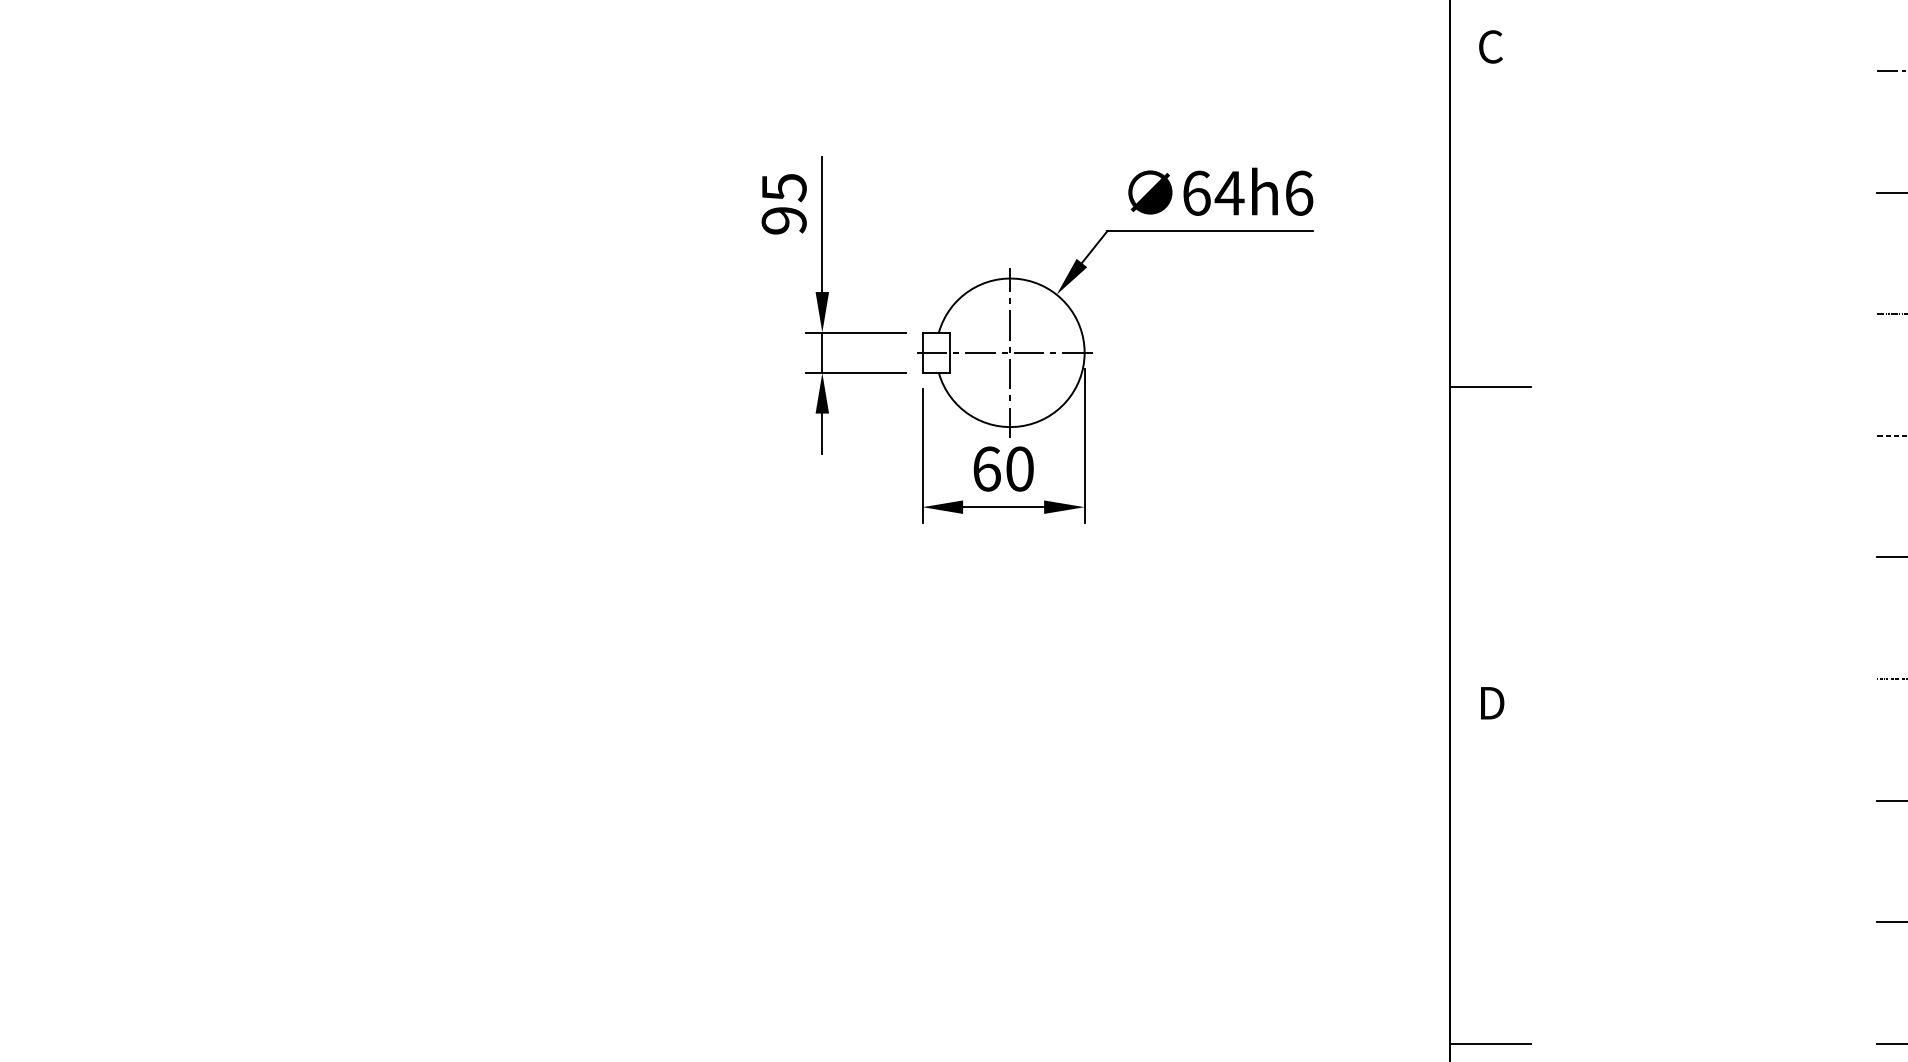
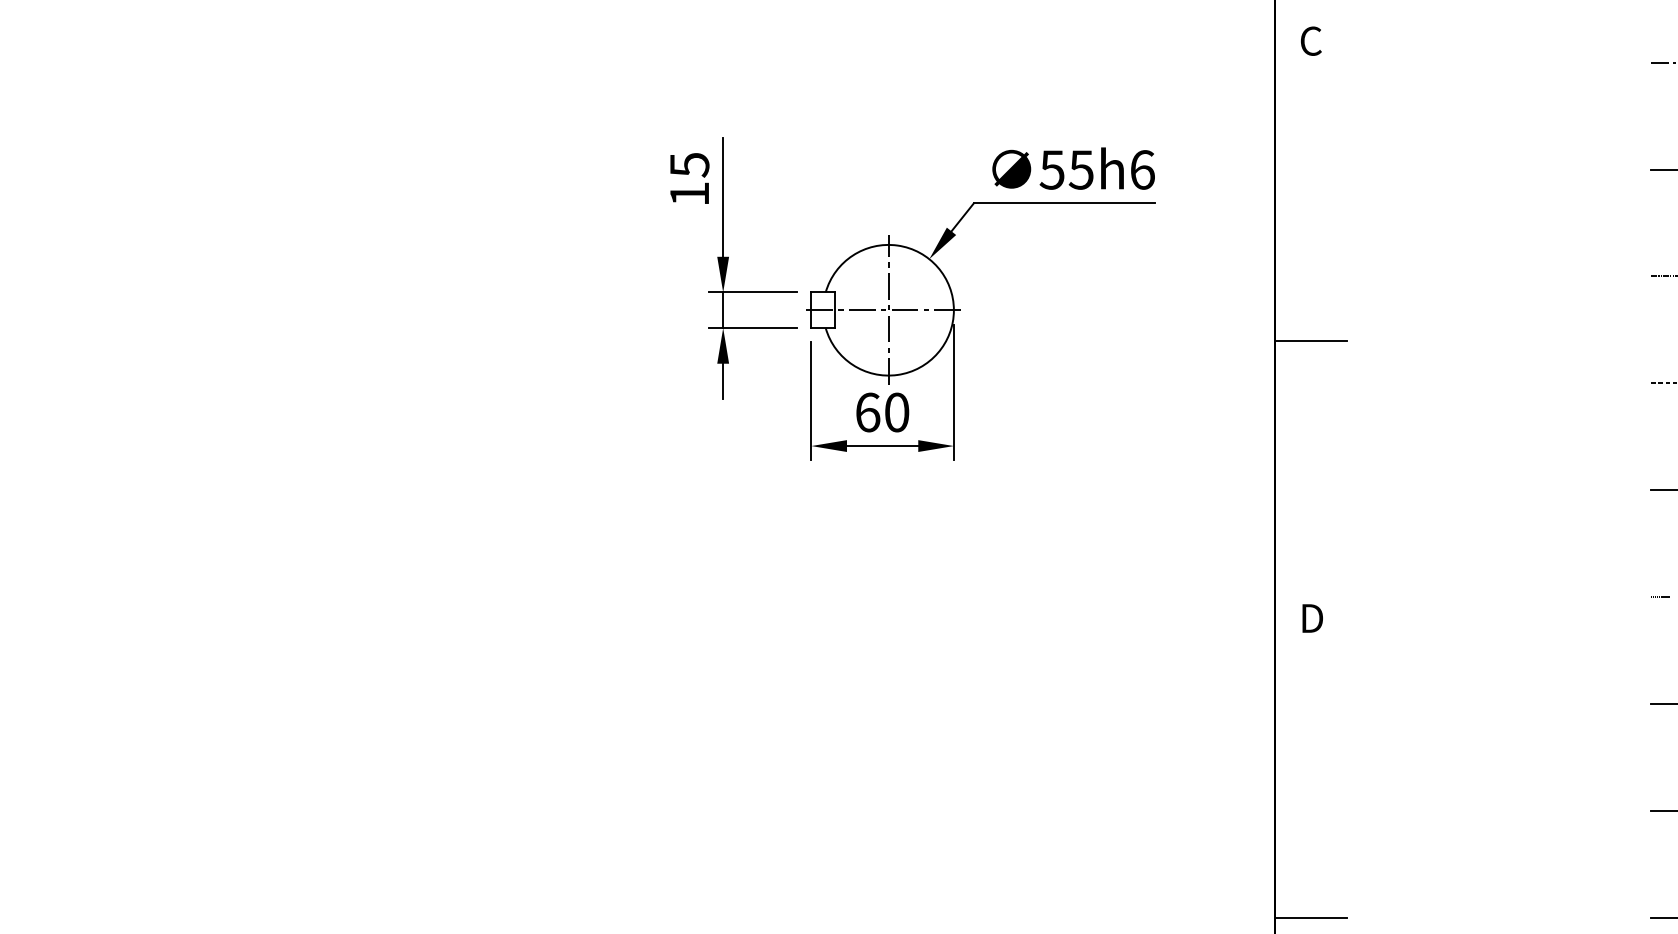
text: (1212, 192) -> (1066, 169), 64h6 -> 55h6
text: (784, 221) -> (689, 194), 95 -> 15

